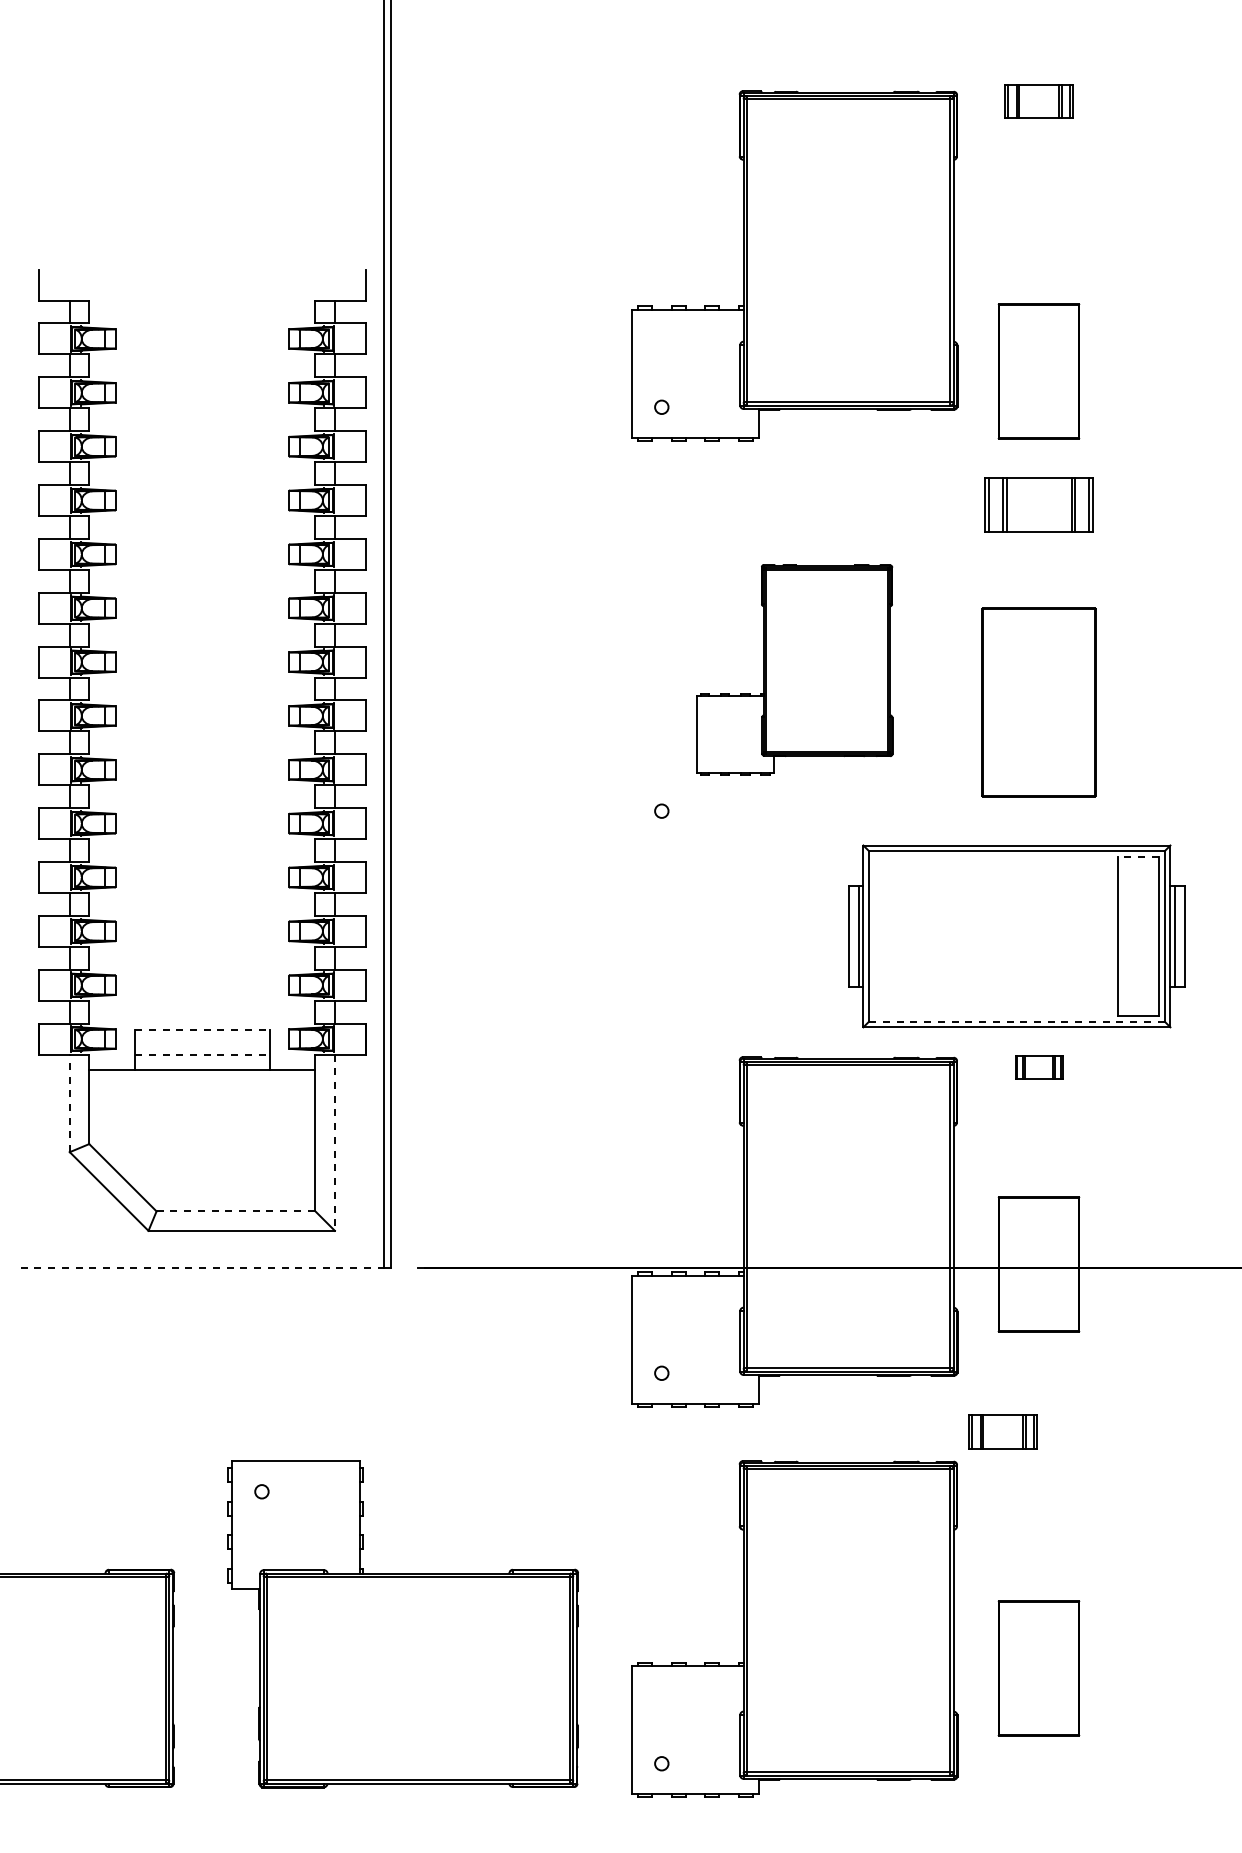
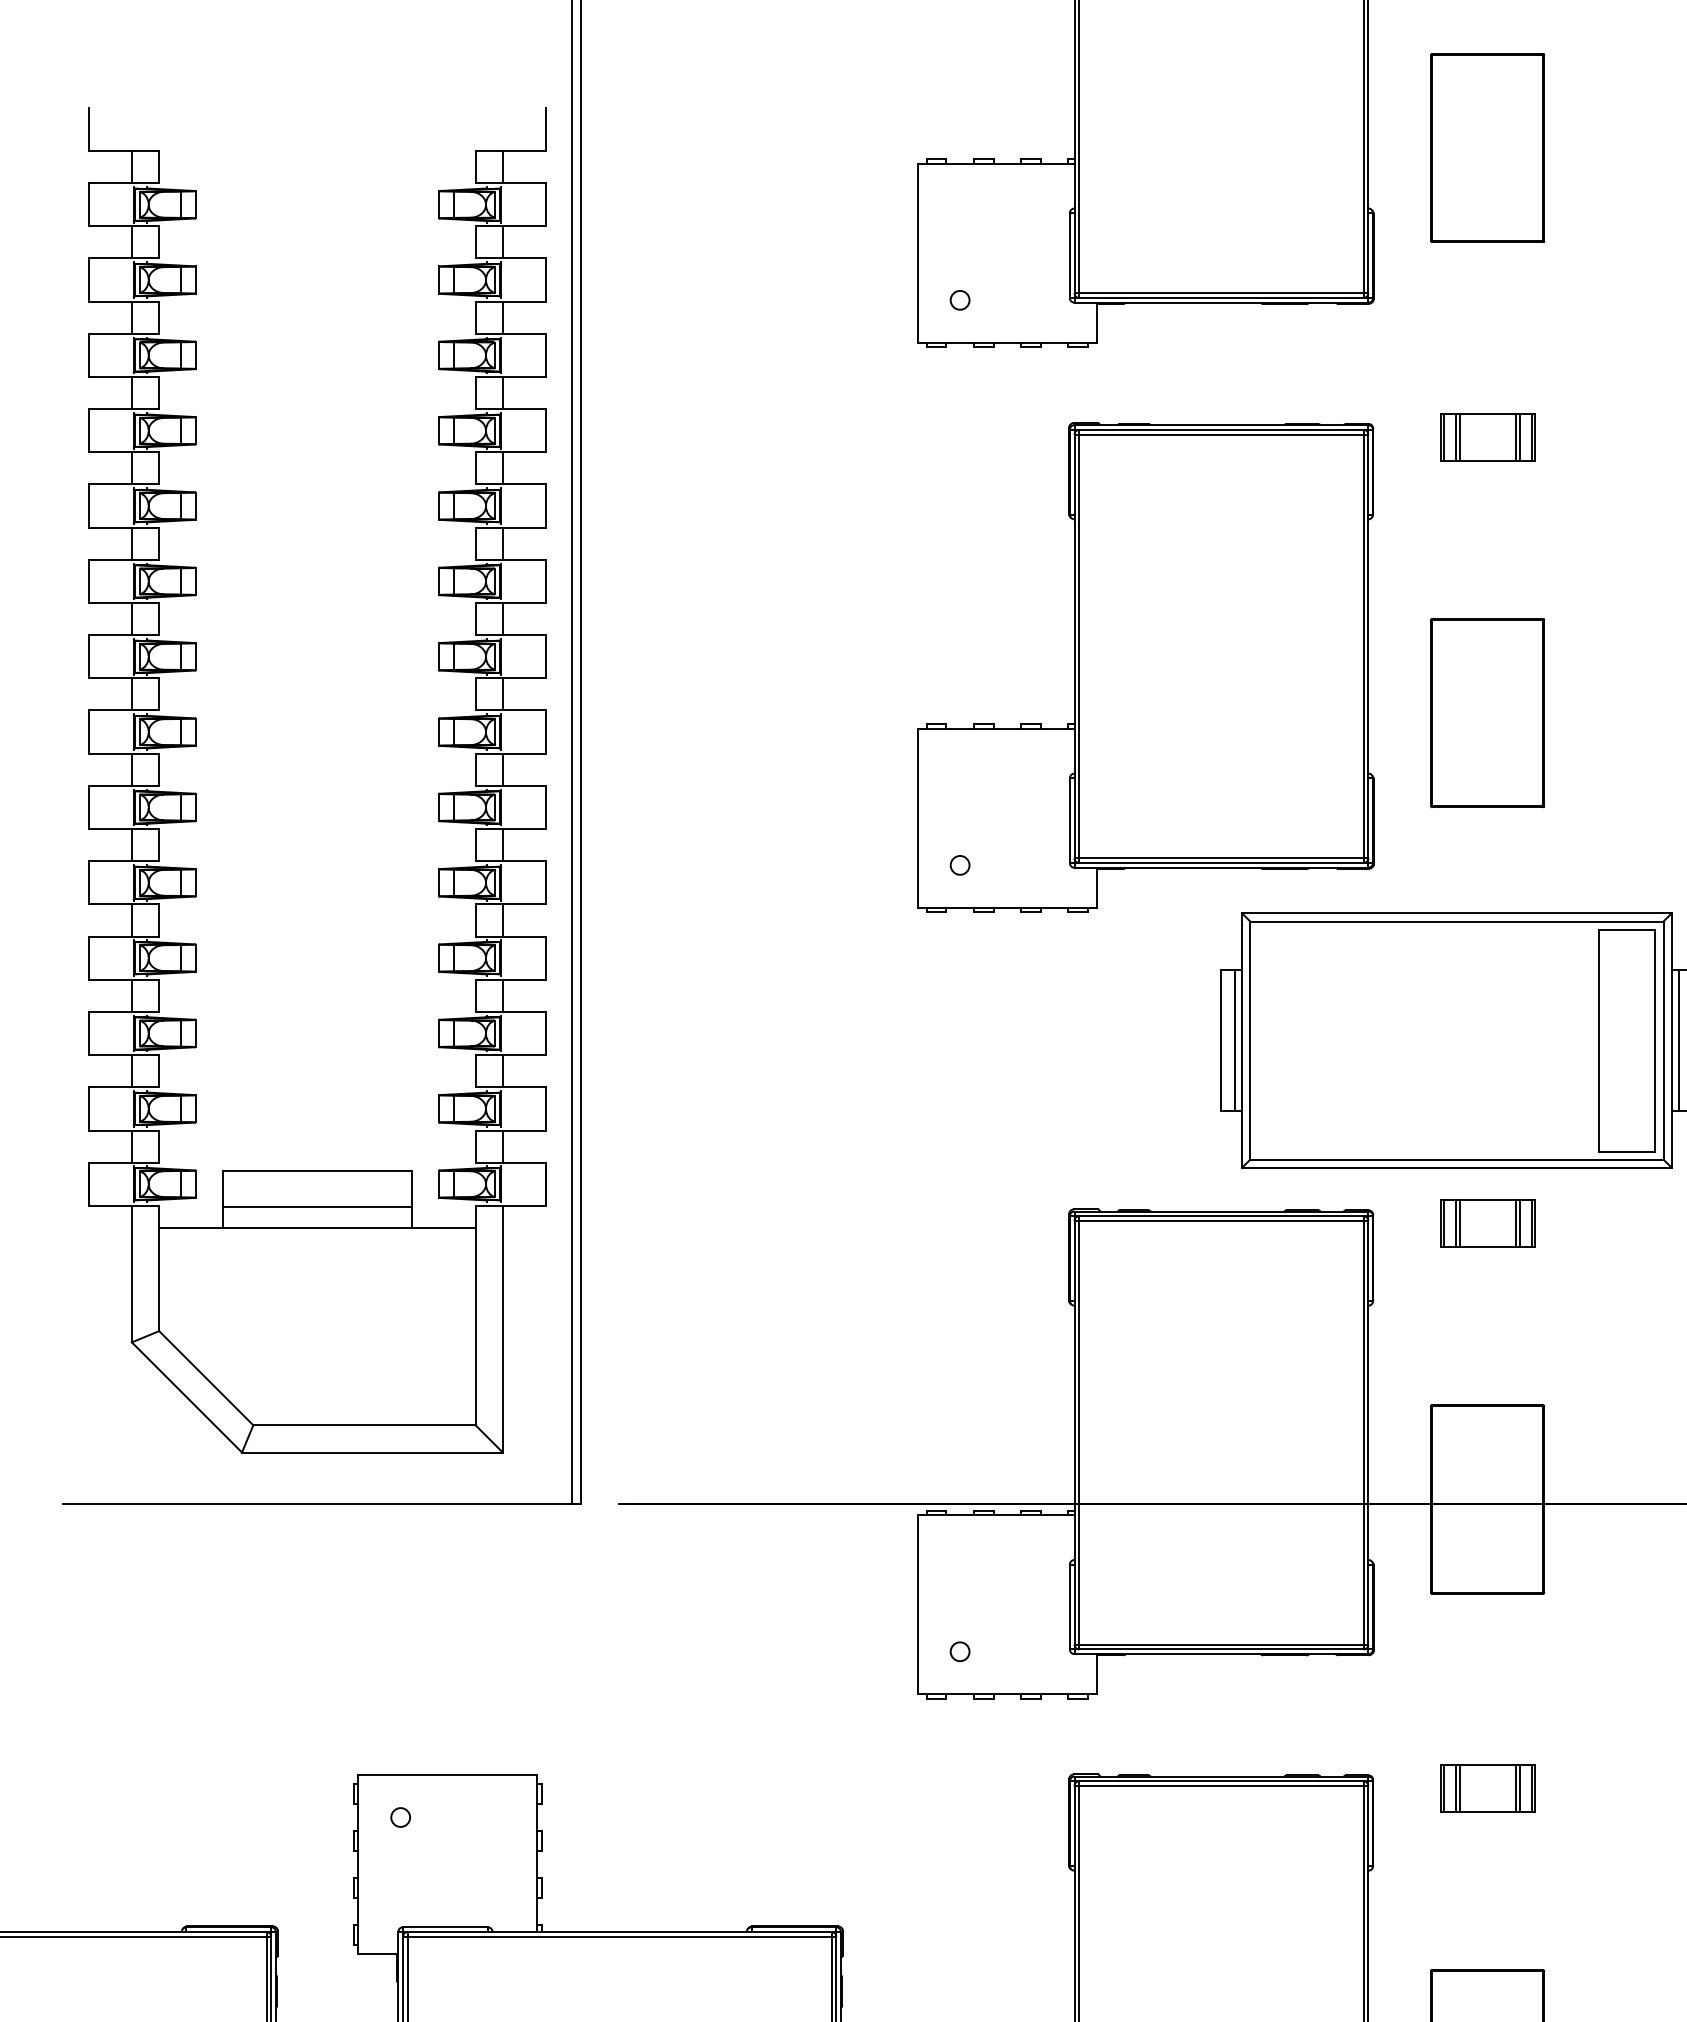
part: (1038, 371) -> (1487, 148), moved
part: (1038, 504) -> (1487, 436), size x0.62
part: (794, 669) -> (1145, 667), size x1.67
part: (1038, 702) -> (1487, 713), size x0.71
line: (1138, 857) -> (1627, 930), dashed -> solid
line: (1016, 1021) -> (1456, 1159), dashed -> solid
line: (202, 1029) -> (317, 1170), dashed -> solid
line: (202, 1055) -> (317, 1207), dashed -> solid
part: (1038, 1067) -> (1487, 1223), size x1.43
line: (69, 1103) -> (131, 1274), dashed -> solid
line: (334, 1143) -> (502, 1330), dashed -> solid
line: (236, 1211) -> (365, 1425), dashed -> solid
line: (202, 1267) -> (317, 1503), dashed -> solid
part: (1002, 1431) -> (1487, 1787), moved

